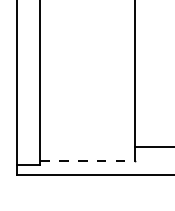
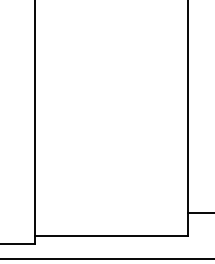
line: (88, 160) -> (112, 235), dashed -> solid

